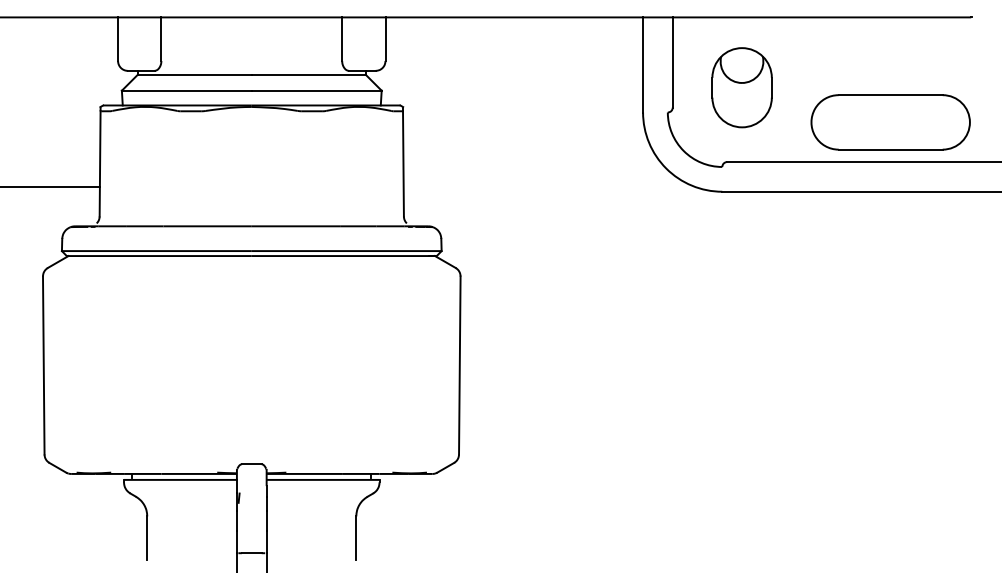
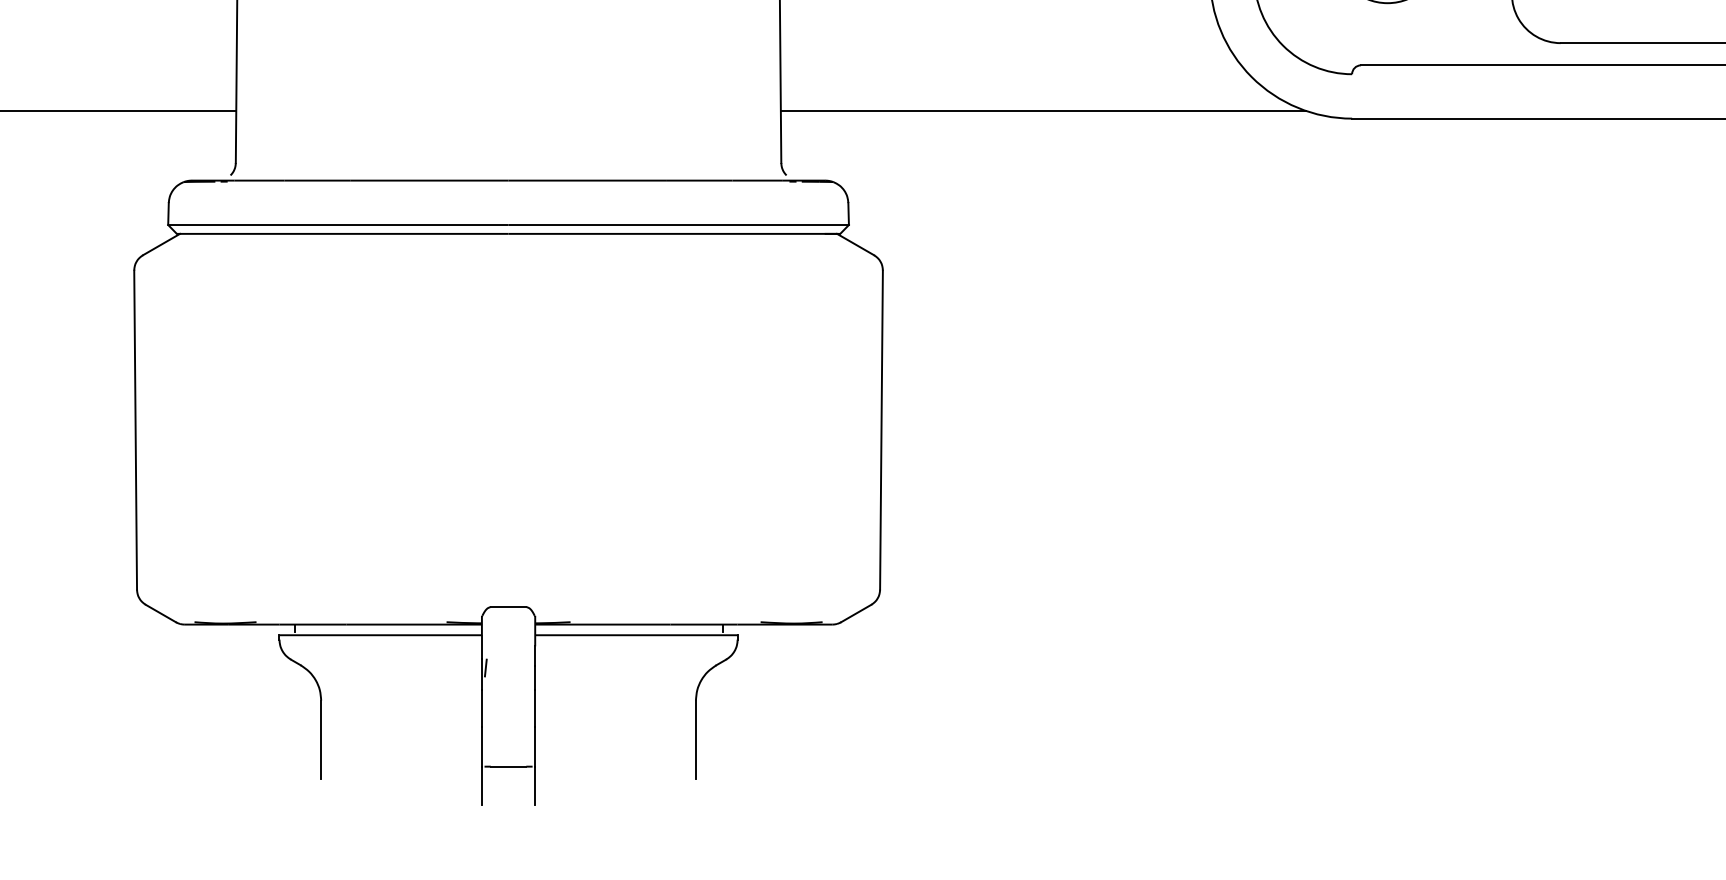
line: (549, 187) -> (1042, 111), added

